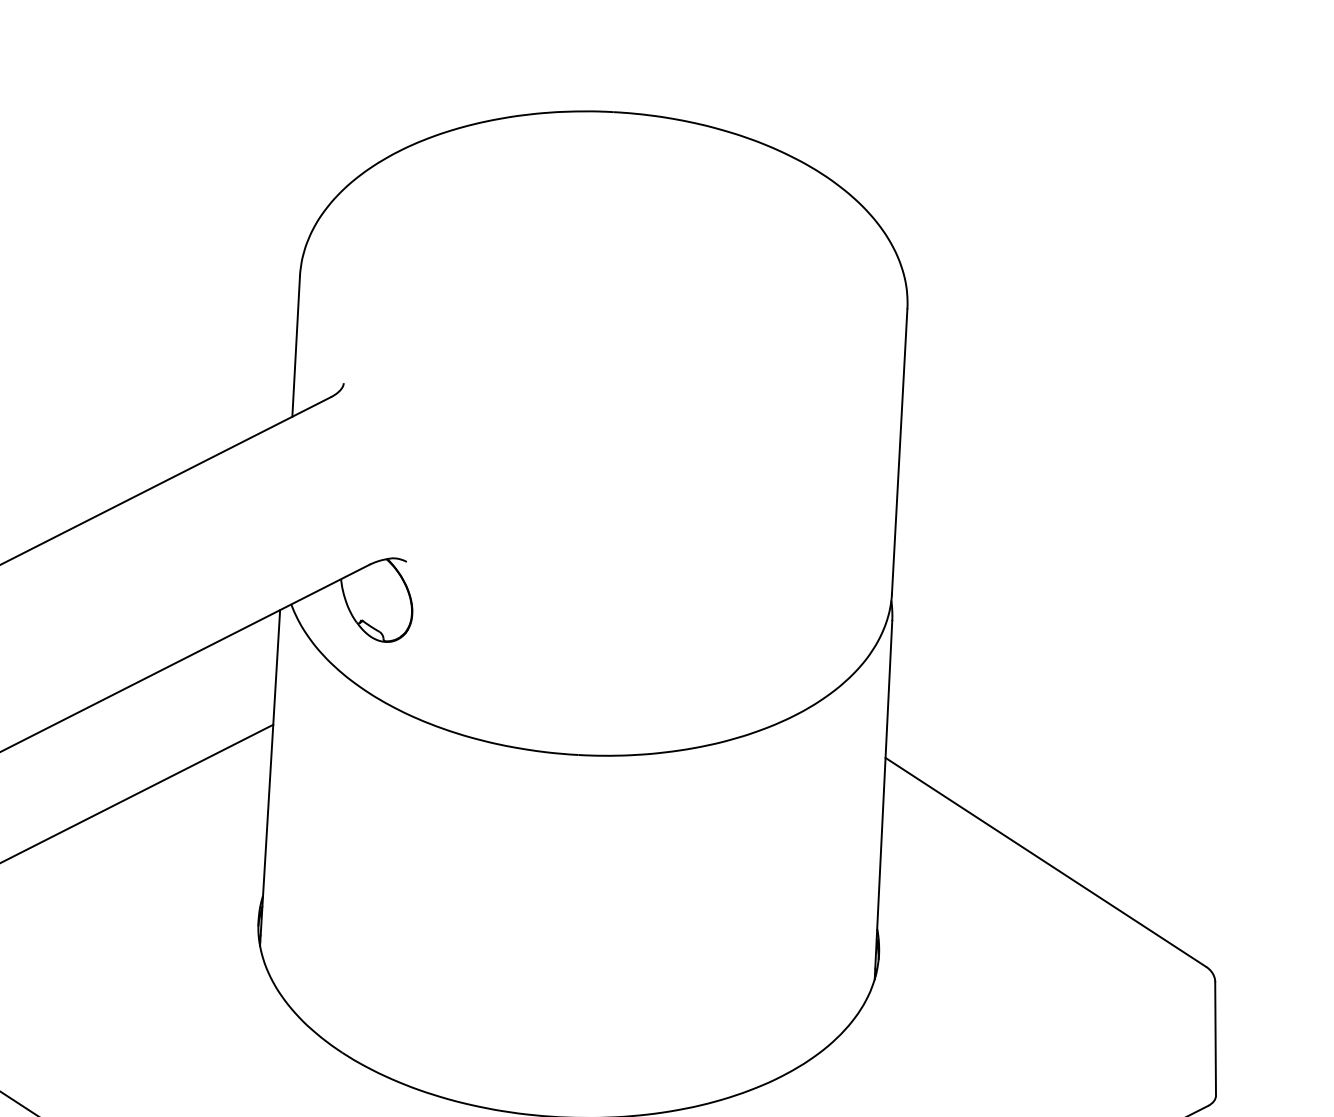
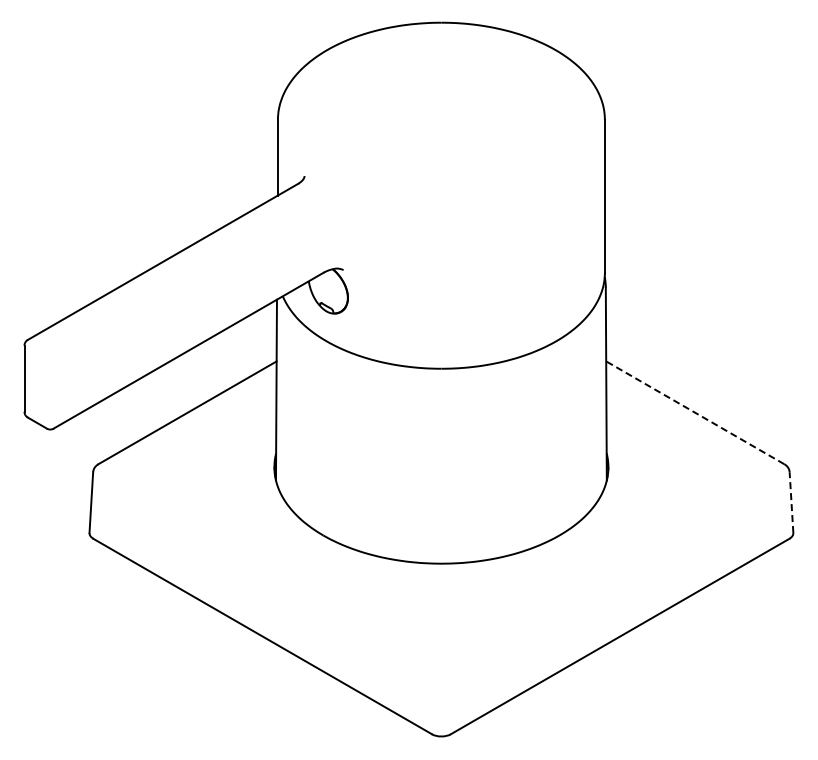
line: (1046, 861) -> (695, 412), solid -> dashed
line: (1215, 1038) -> (791, 502), solid -> dashed

